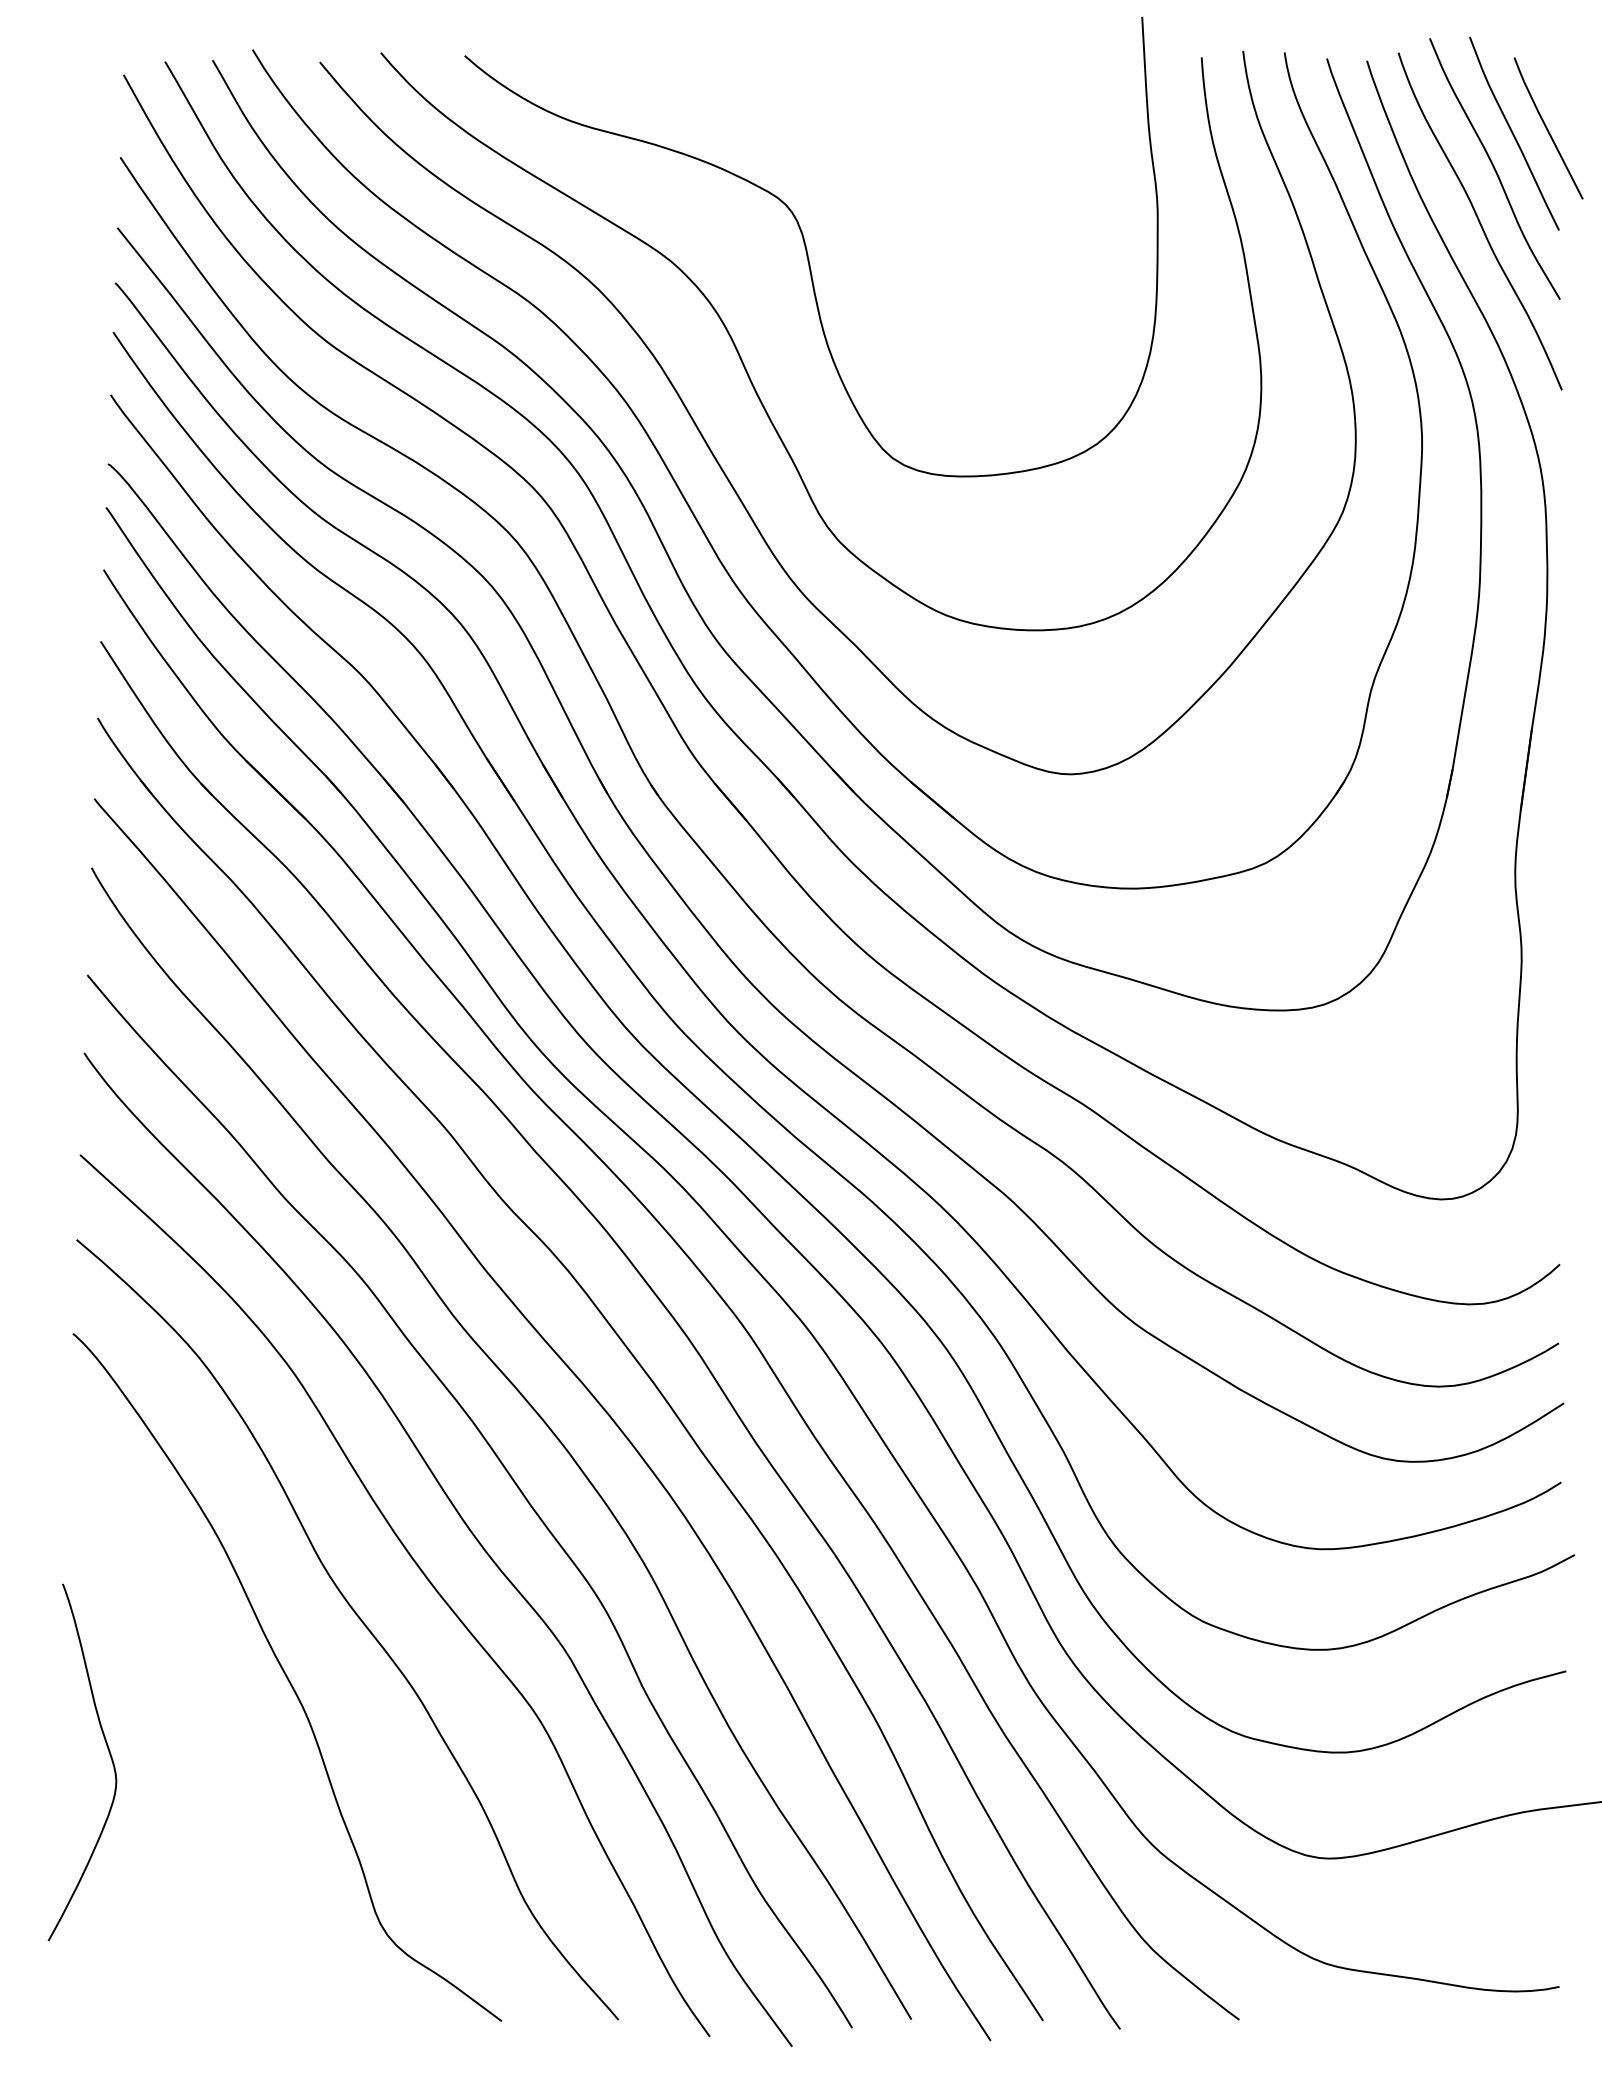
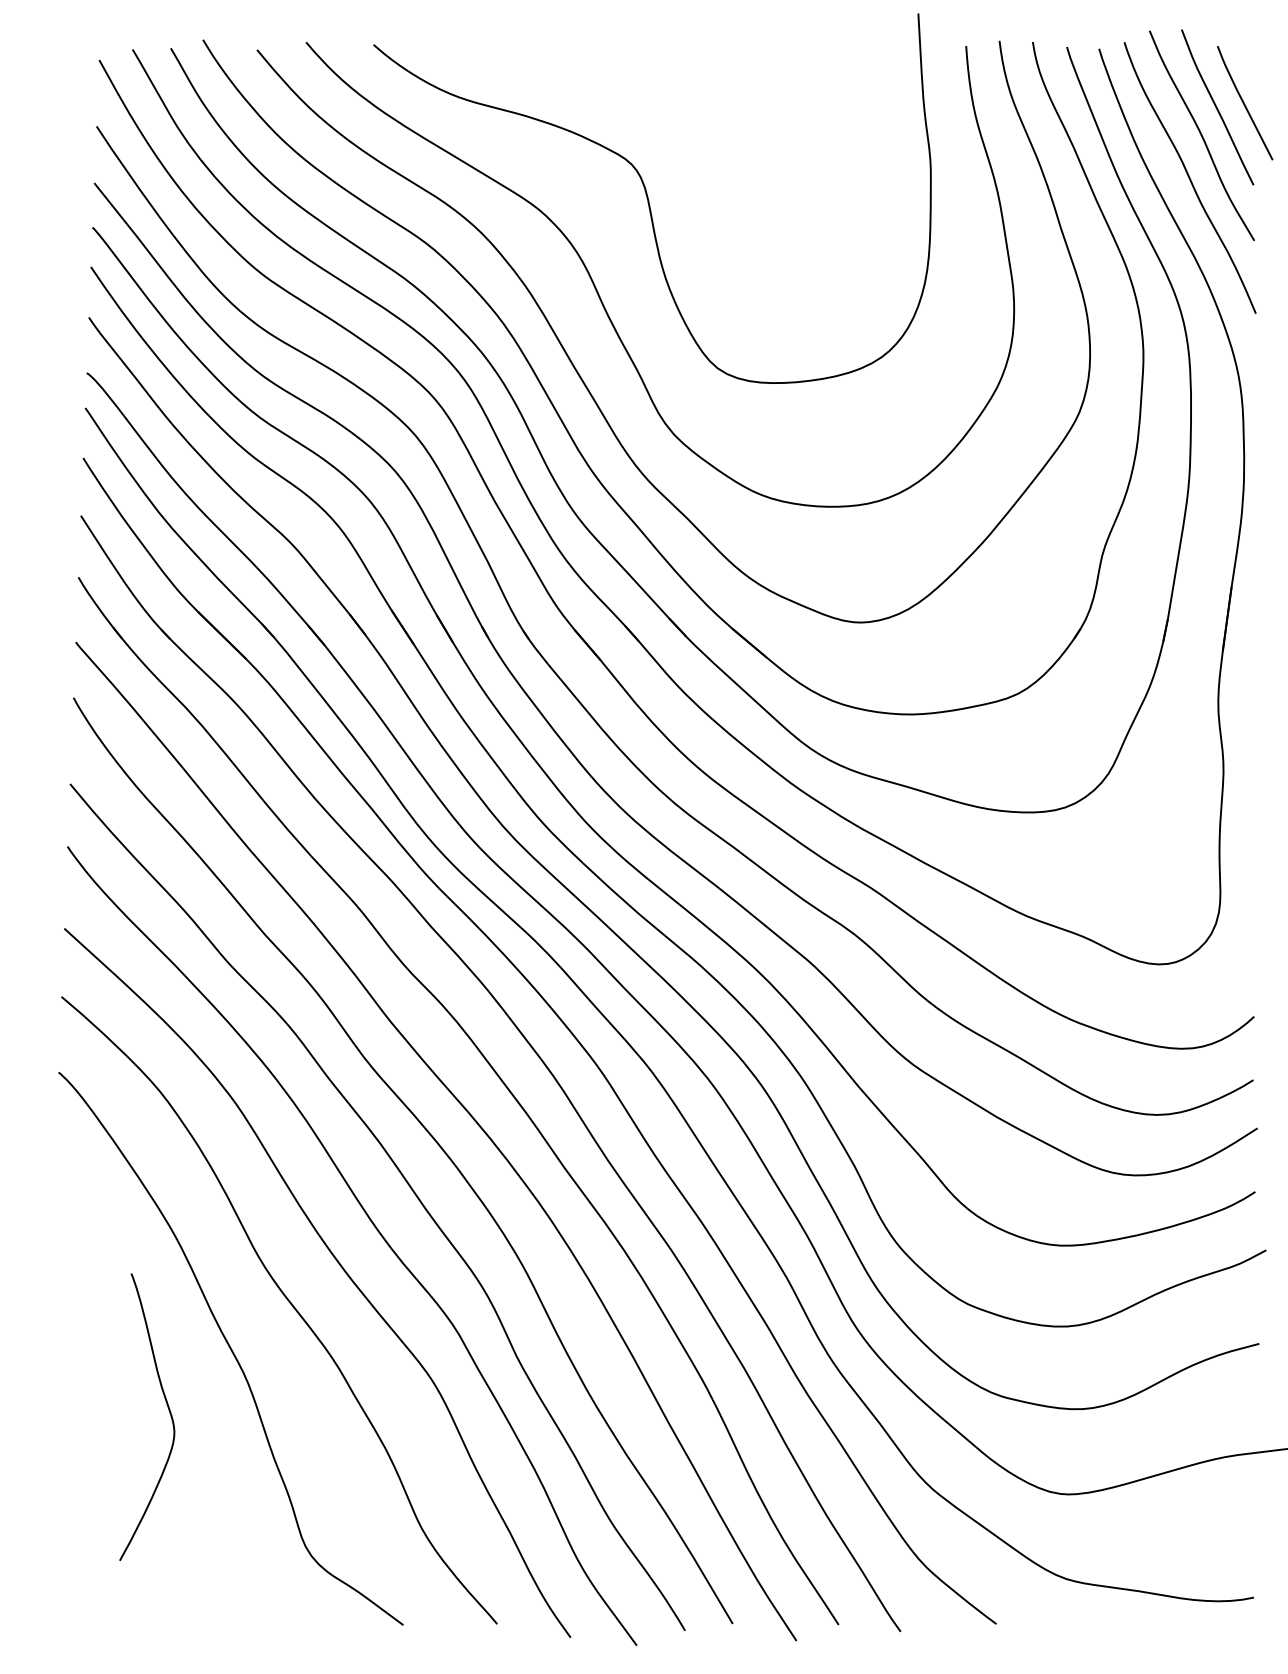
curve: (108, 1754) -> (168, 1410), moved

